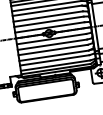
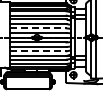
line: (49, 21) -> (38, 28), solid -> dashed
line: (53, 50) -> (38, 51), solid -> dashed

